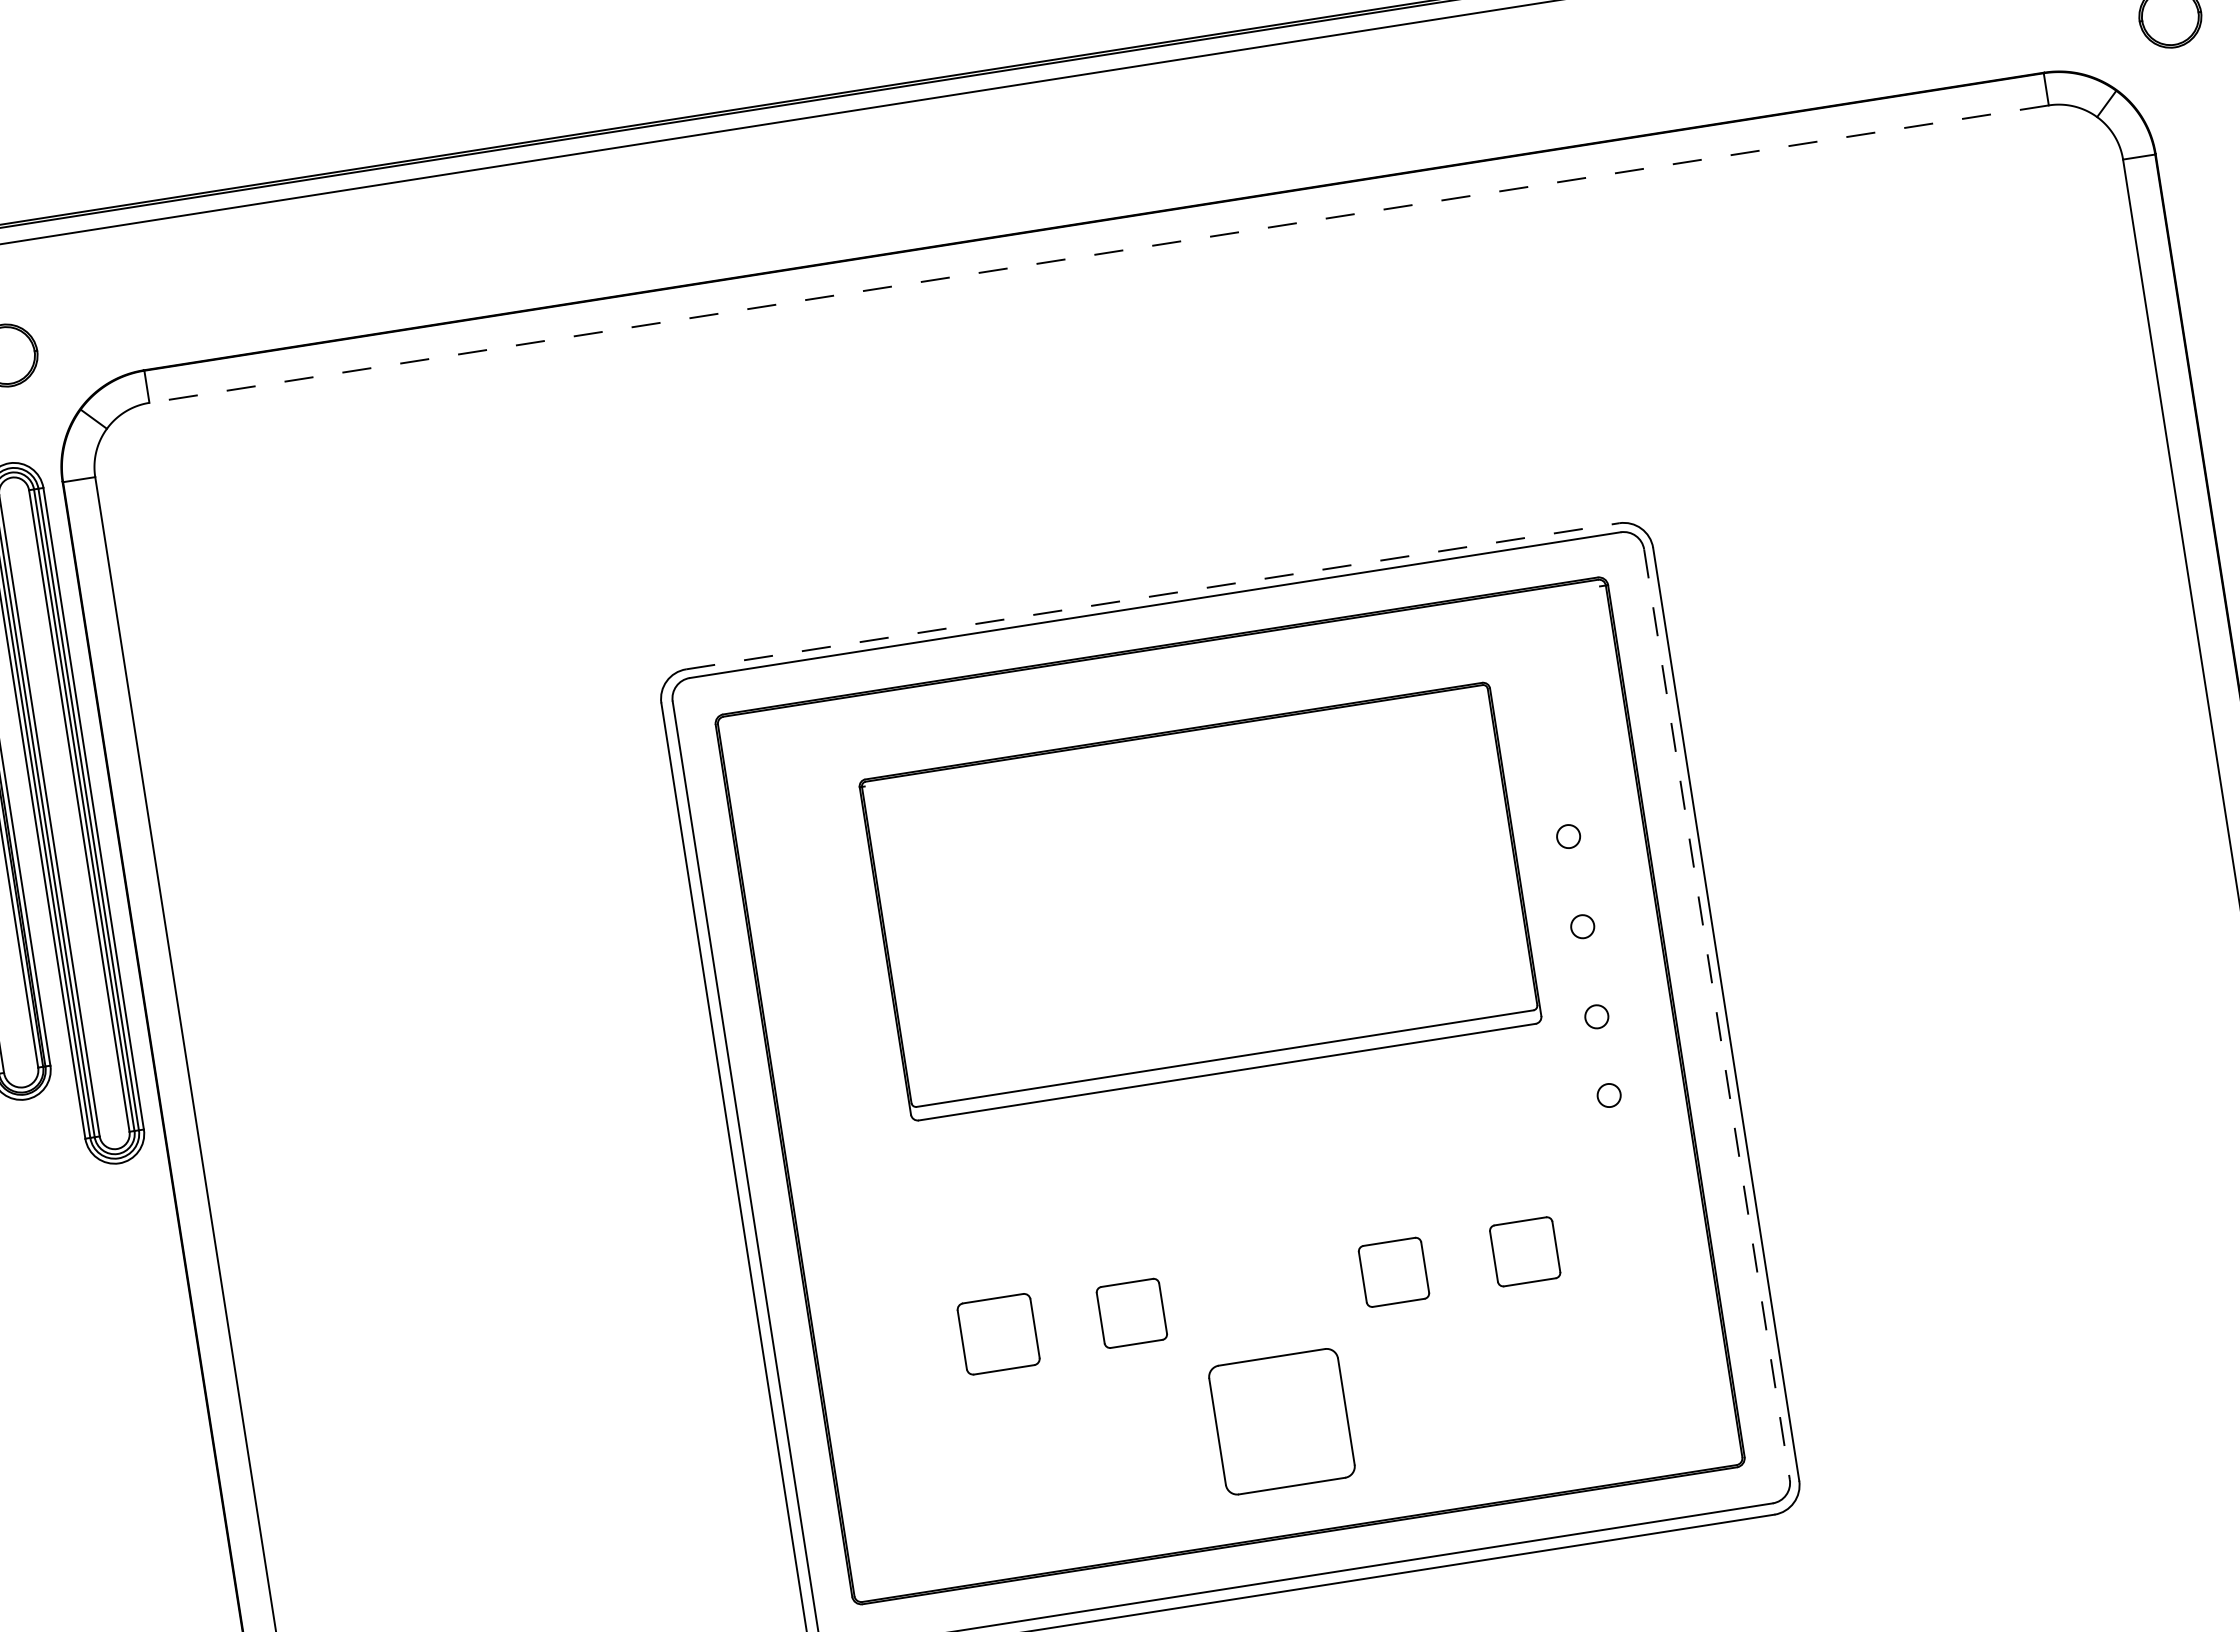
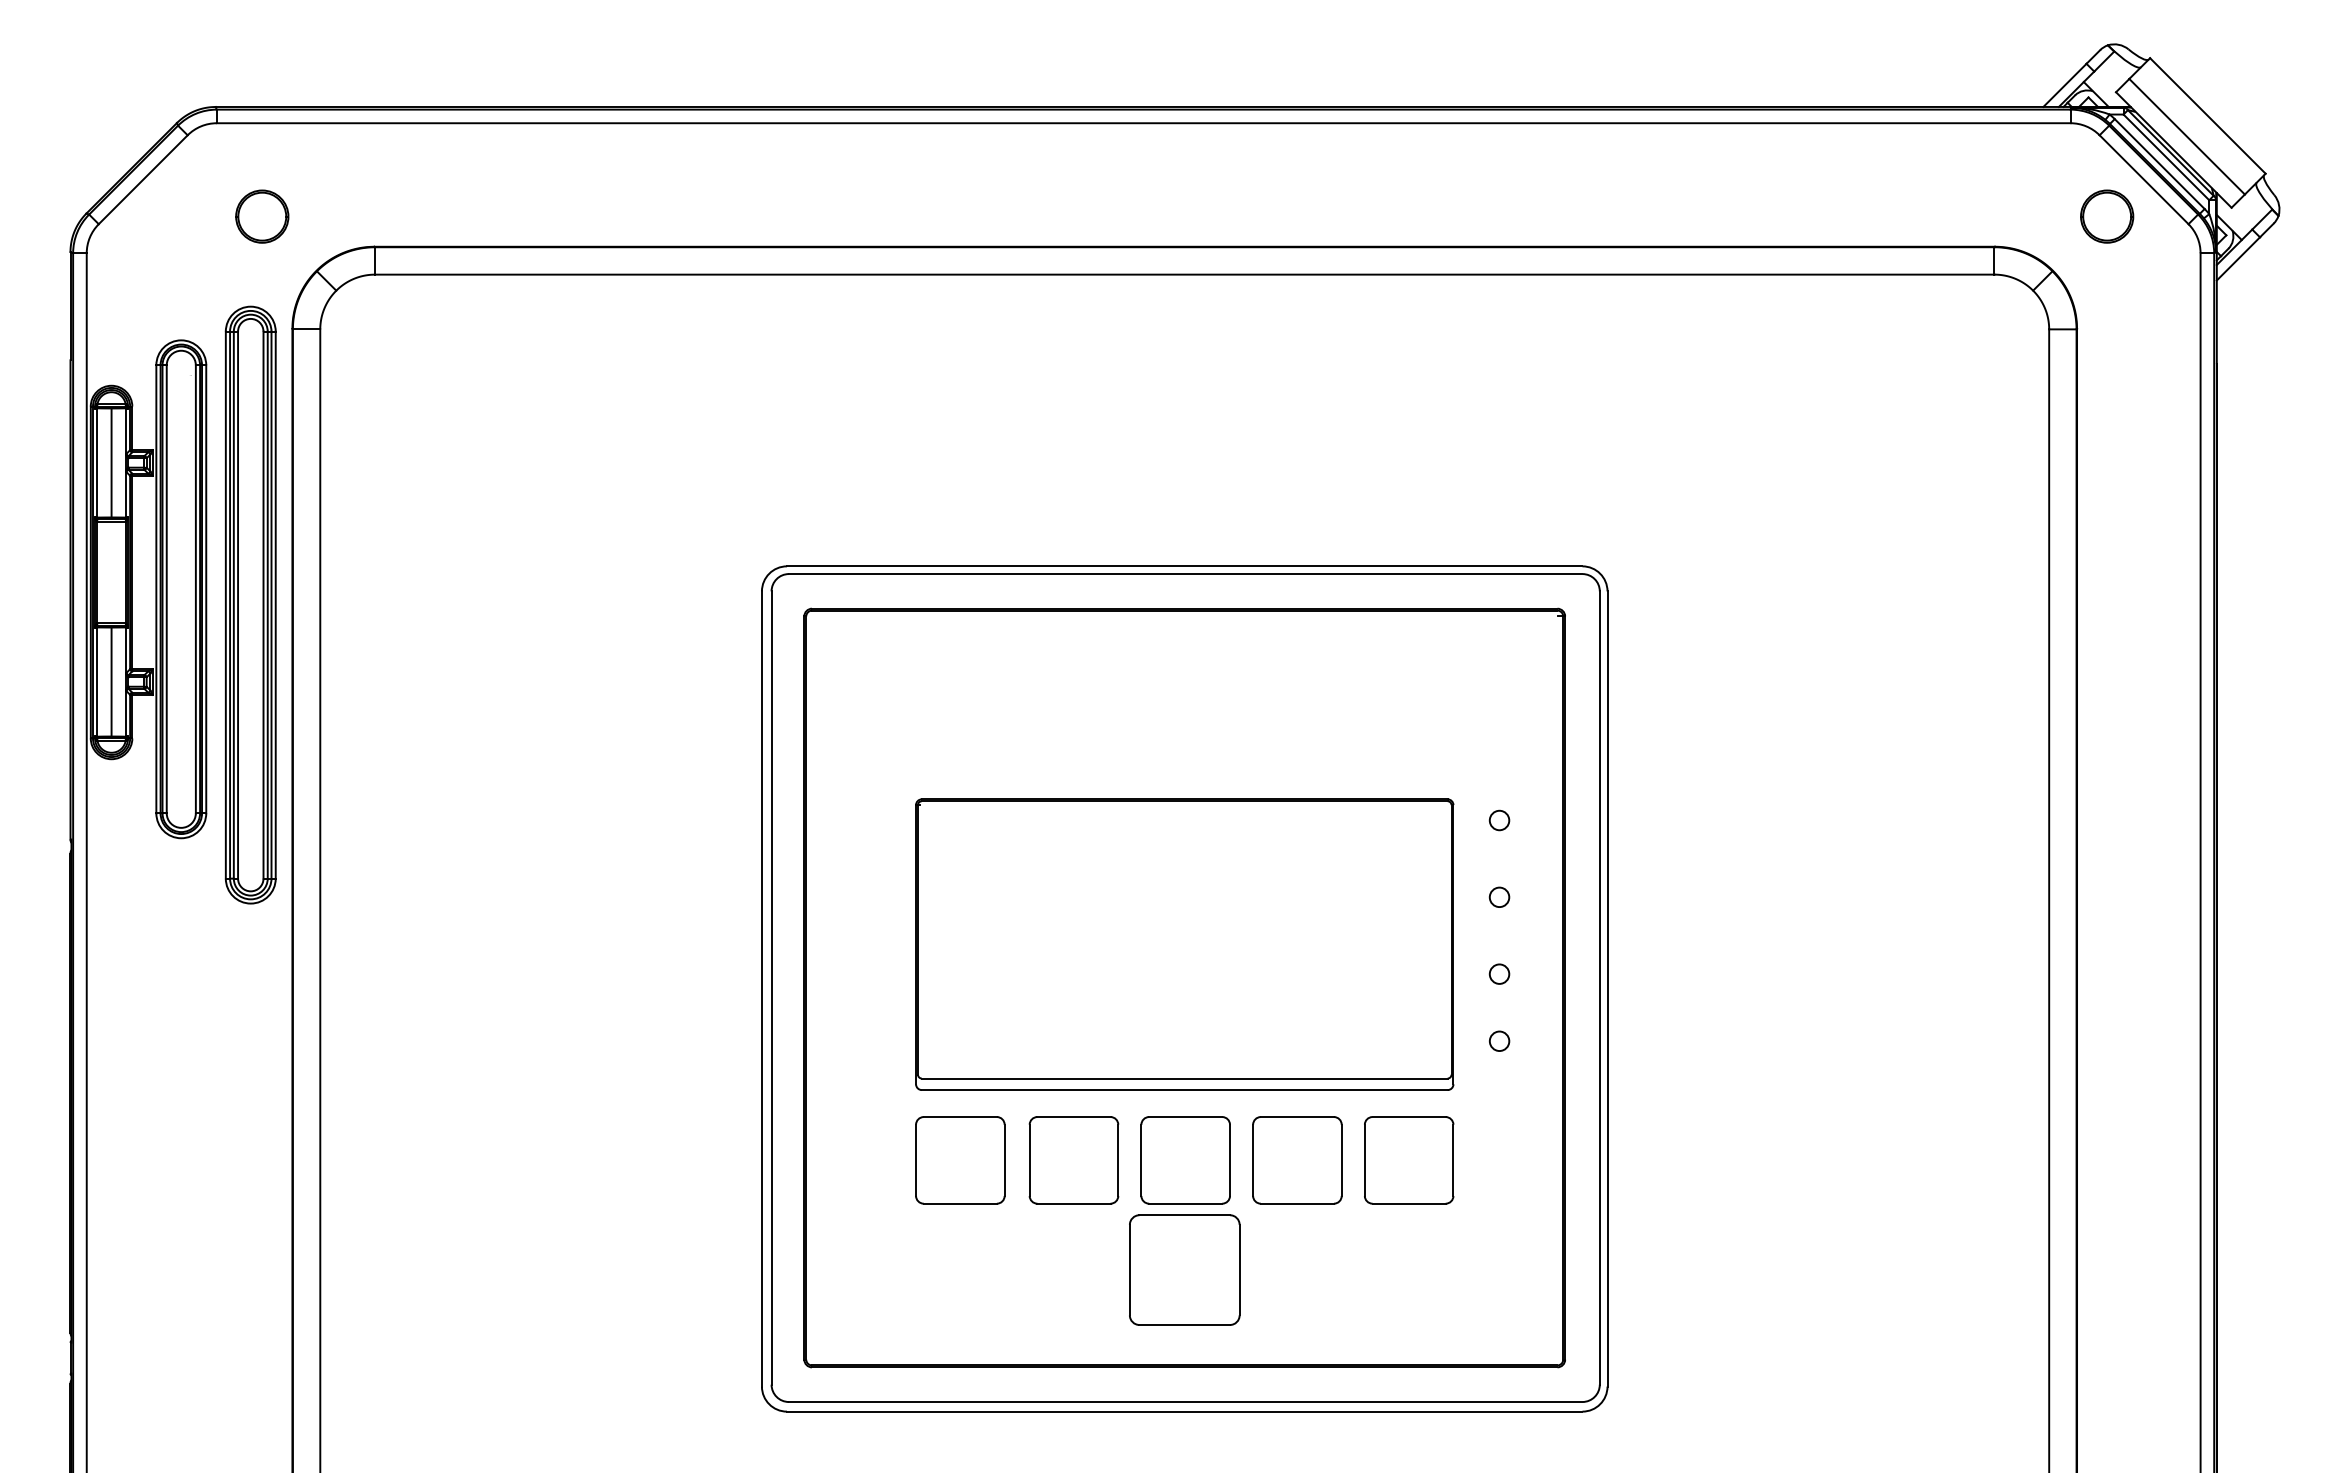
line: (1098, 254) -> (1184, 274), dashed -> solid
line: (1152, 596) -> (1184, 566), dashed -> solid
part: (1200, 901) -> (1184, 944), moved
line: (1716, 1015) -> (1599, 988), dashed -> solid
part: (1525, 1251) -> (1409, 1160), size x1.67
part: (1394, 1272) -> (1297, 1160), size x1.67
part: (1262, 1293) -> (1185, 1160), added
part: (1131, 1313) -> (1073, 1160), size x1.67
part: (998, 1334) -> (960, 1160), size x1.43

